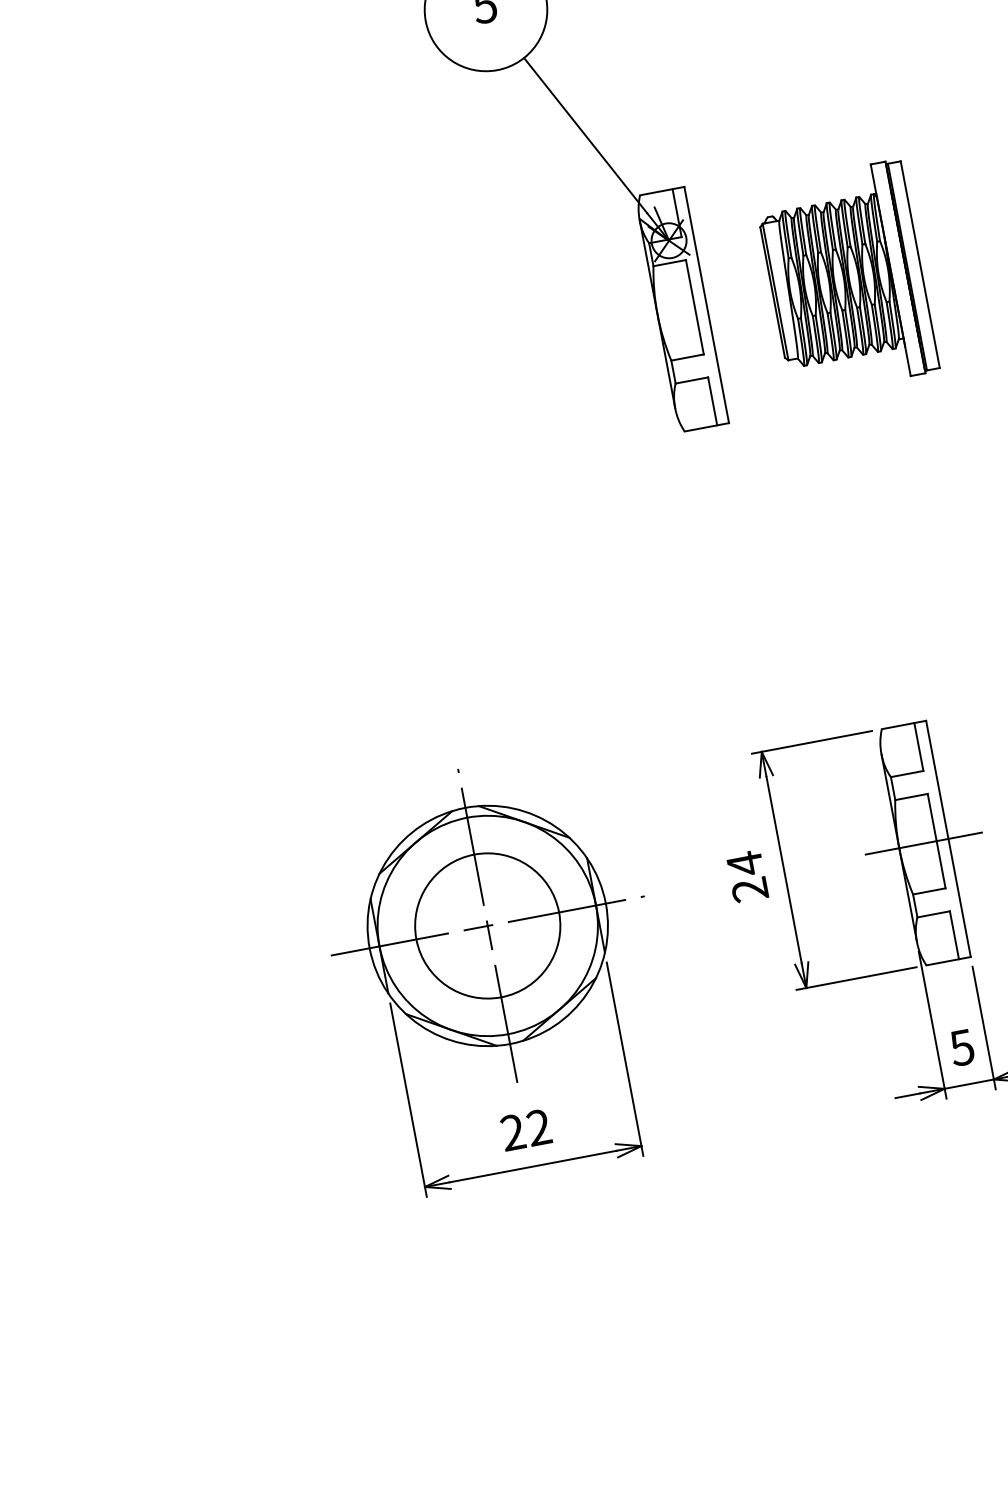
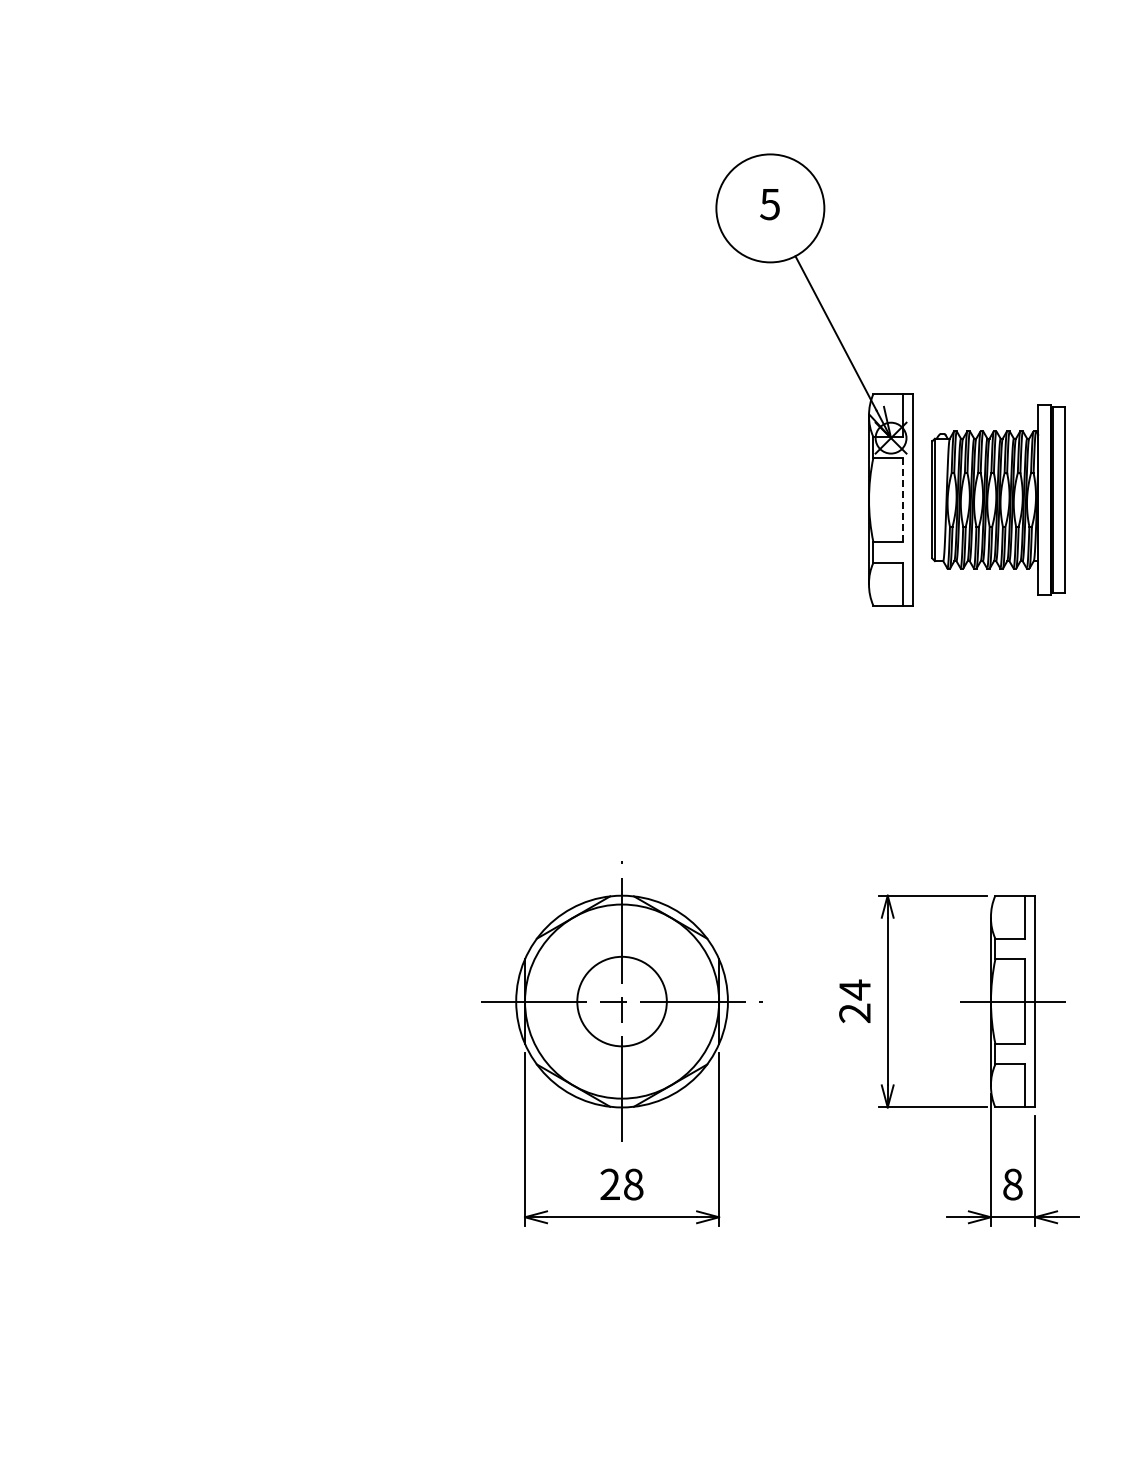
part: (846, 278) -> (998, 499), moved
line: (694, 307) -> (902, 500), solid -> dashed
circle: (488, 925) -> (622, 1001), size x0.7
text: (961, 1047) -> (1012, 1184), 5 -> 8
text: (539, 1127) -> (633, 1184), 22 -> 28

